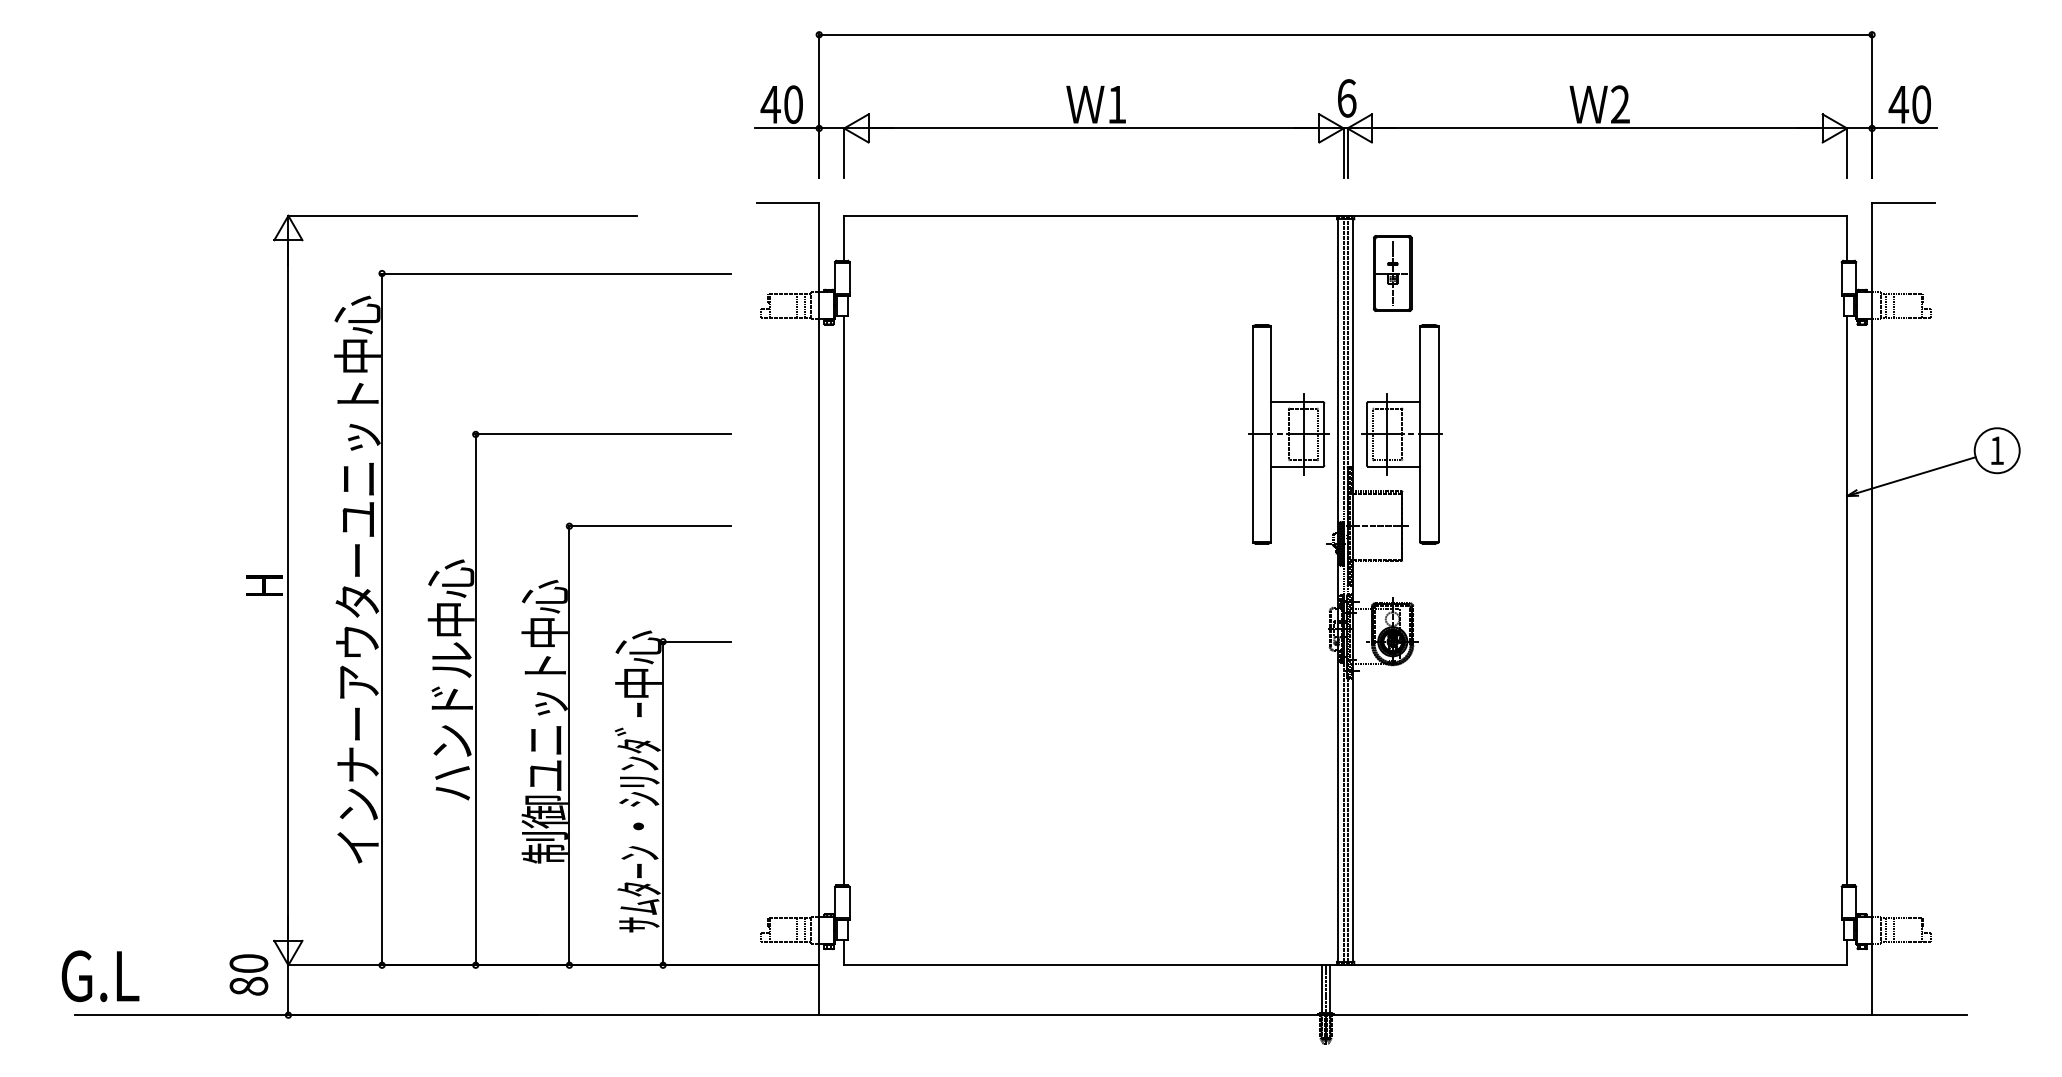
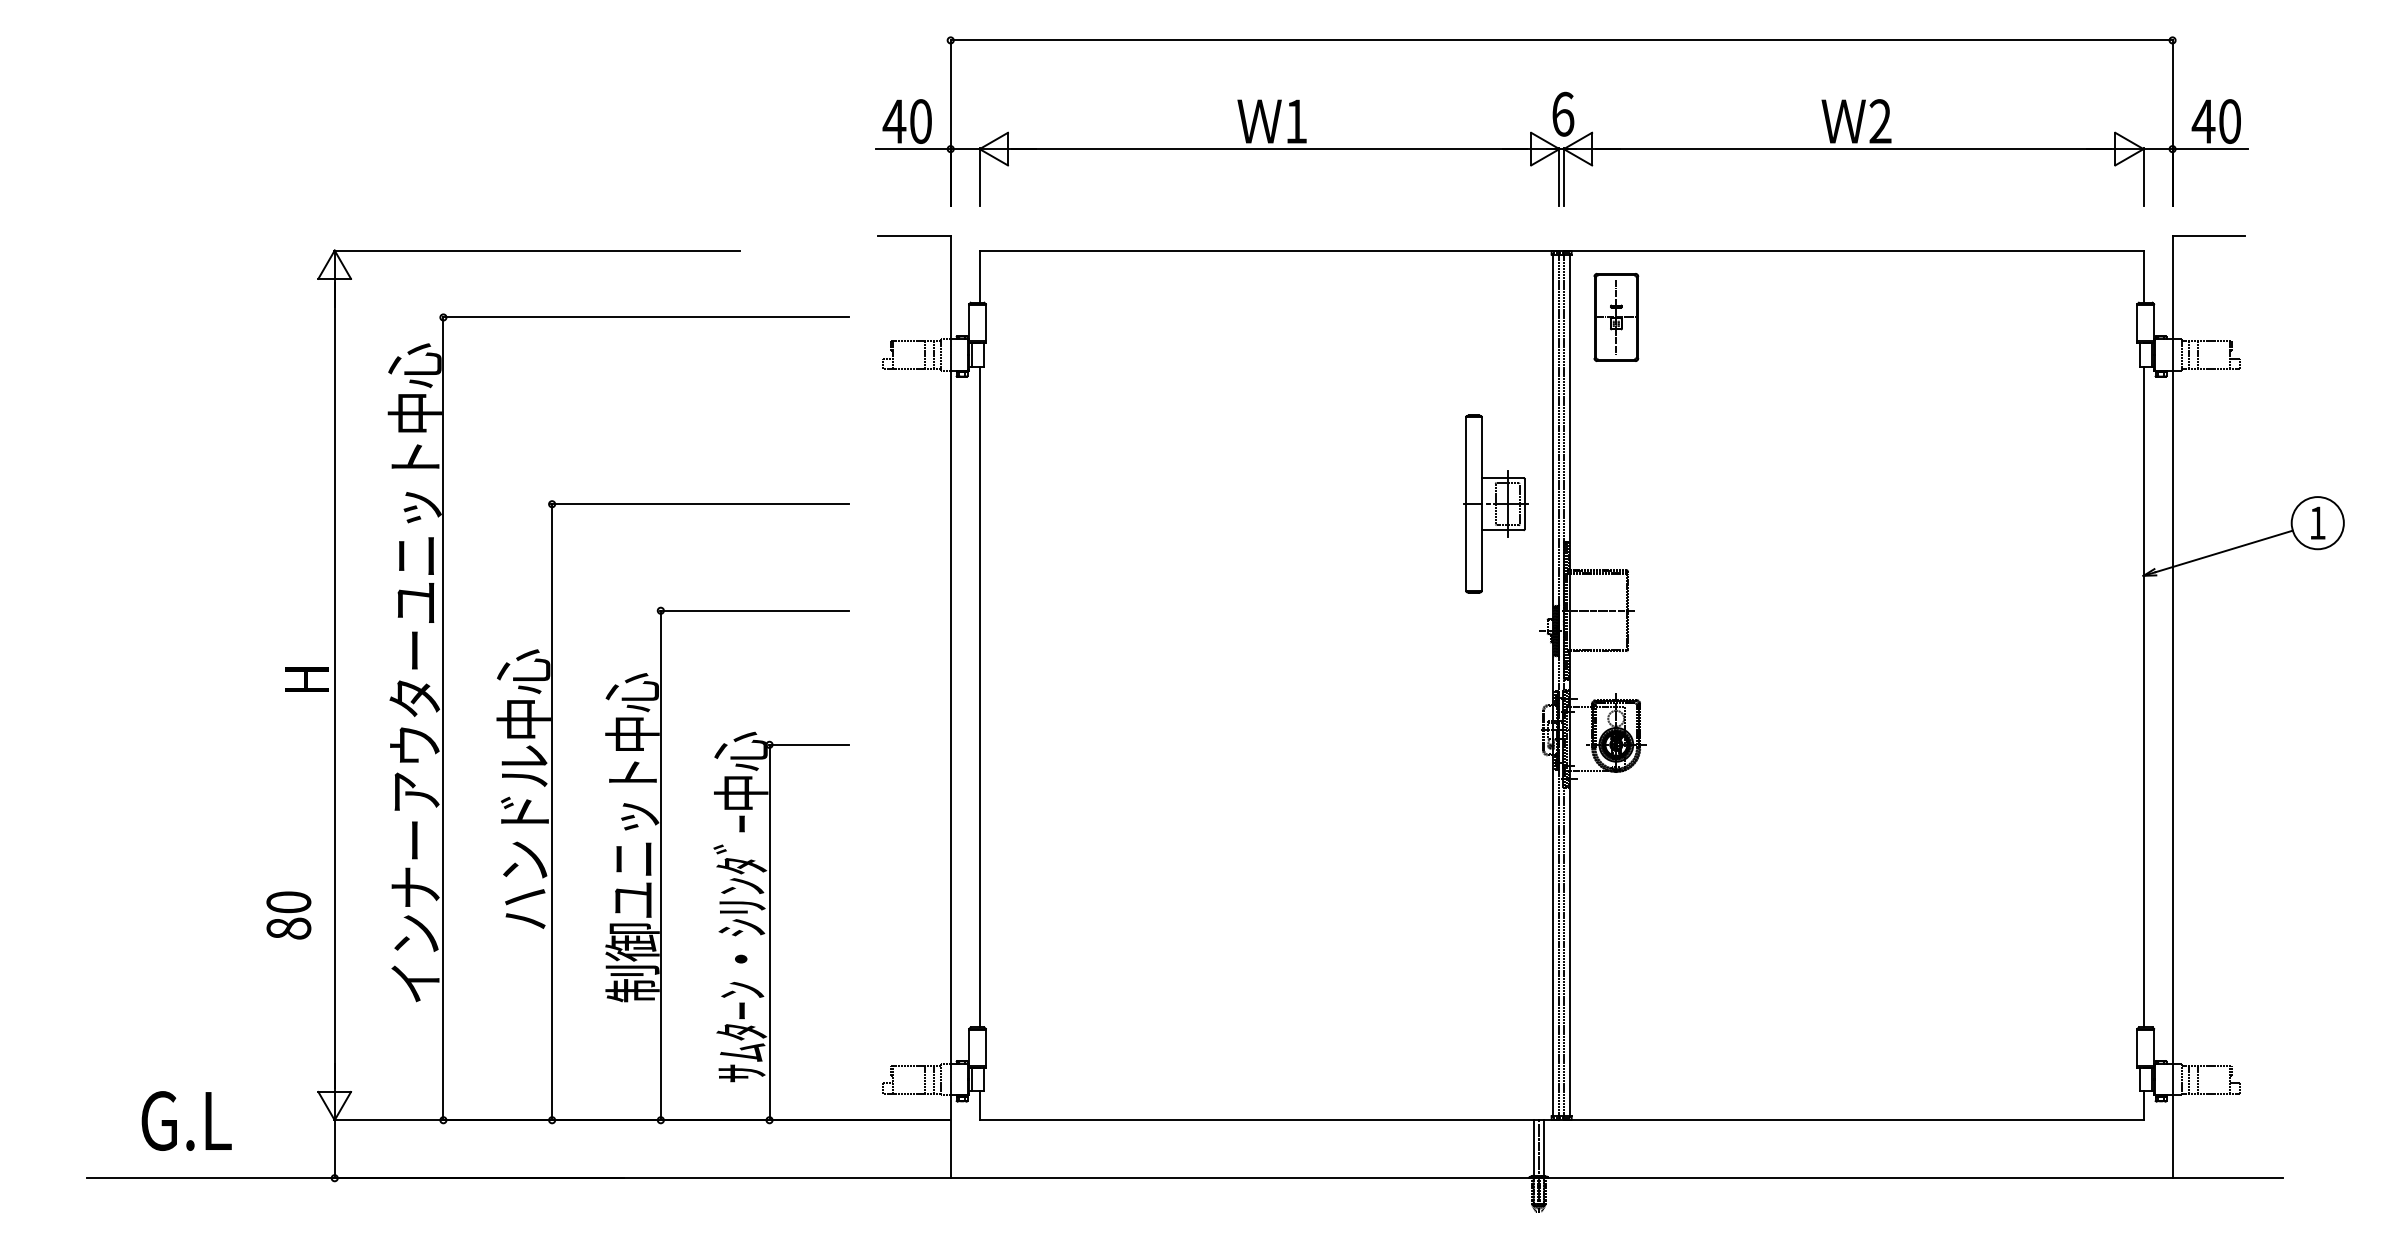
part: (1288, 433) -> (1495, 503), size x0.7
part: (1402, 433) -> (1627, 503), removed
text: (248, 974) -> (288, 915), moved
text: (100, 975) -> (186, 1120), moved

